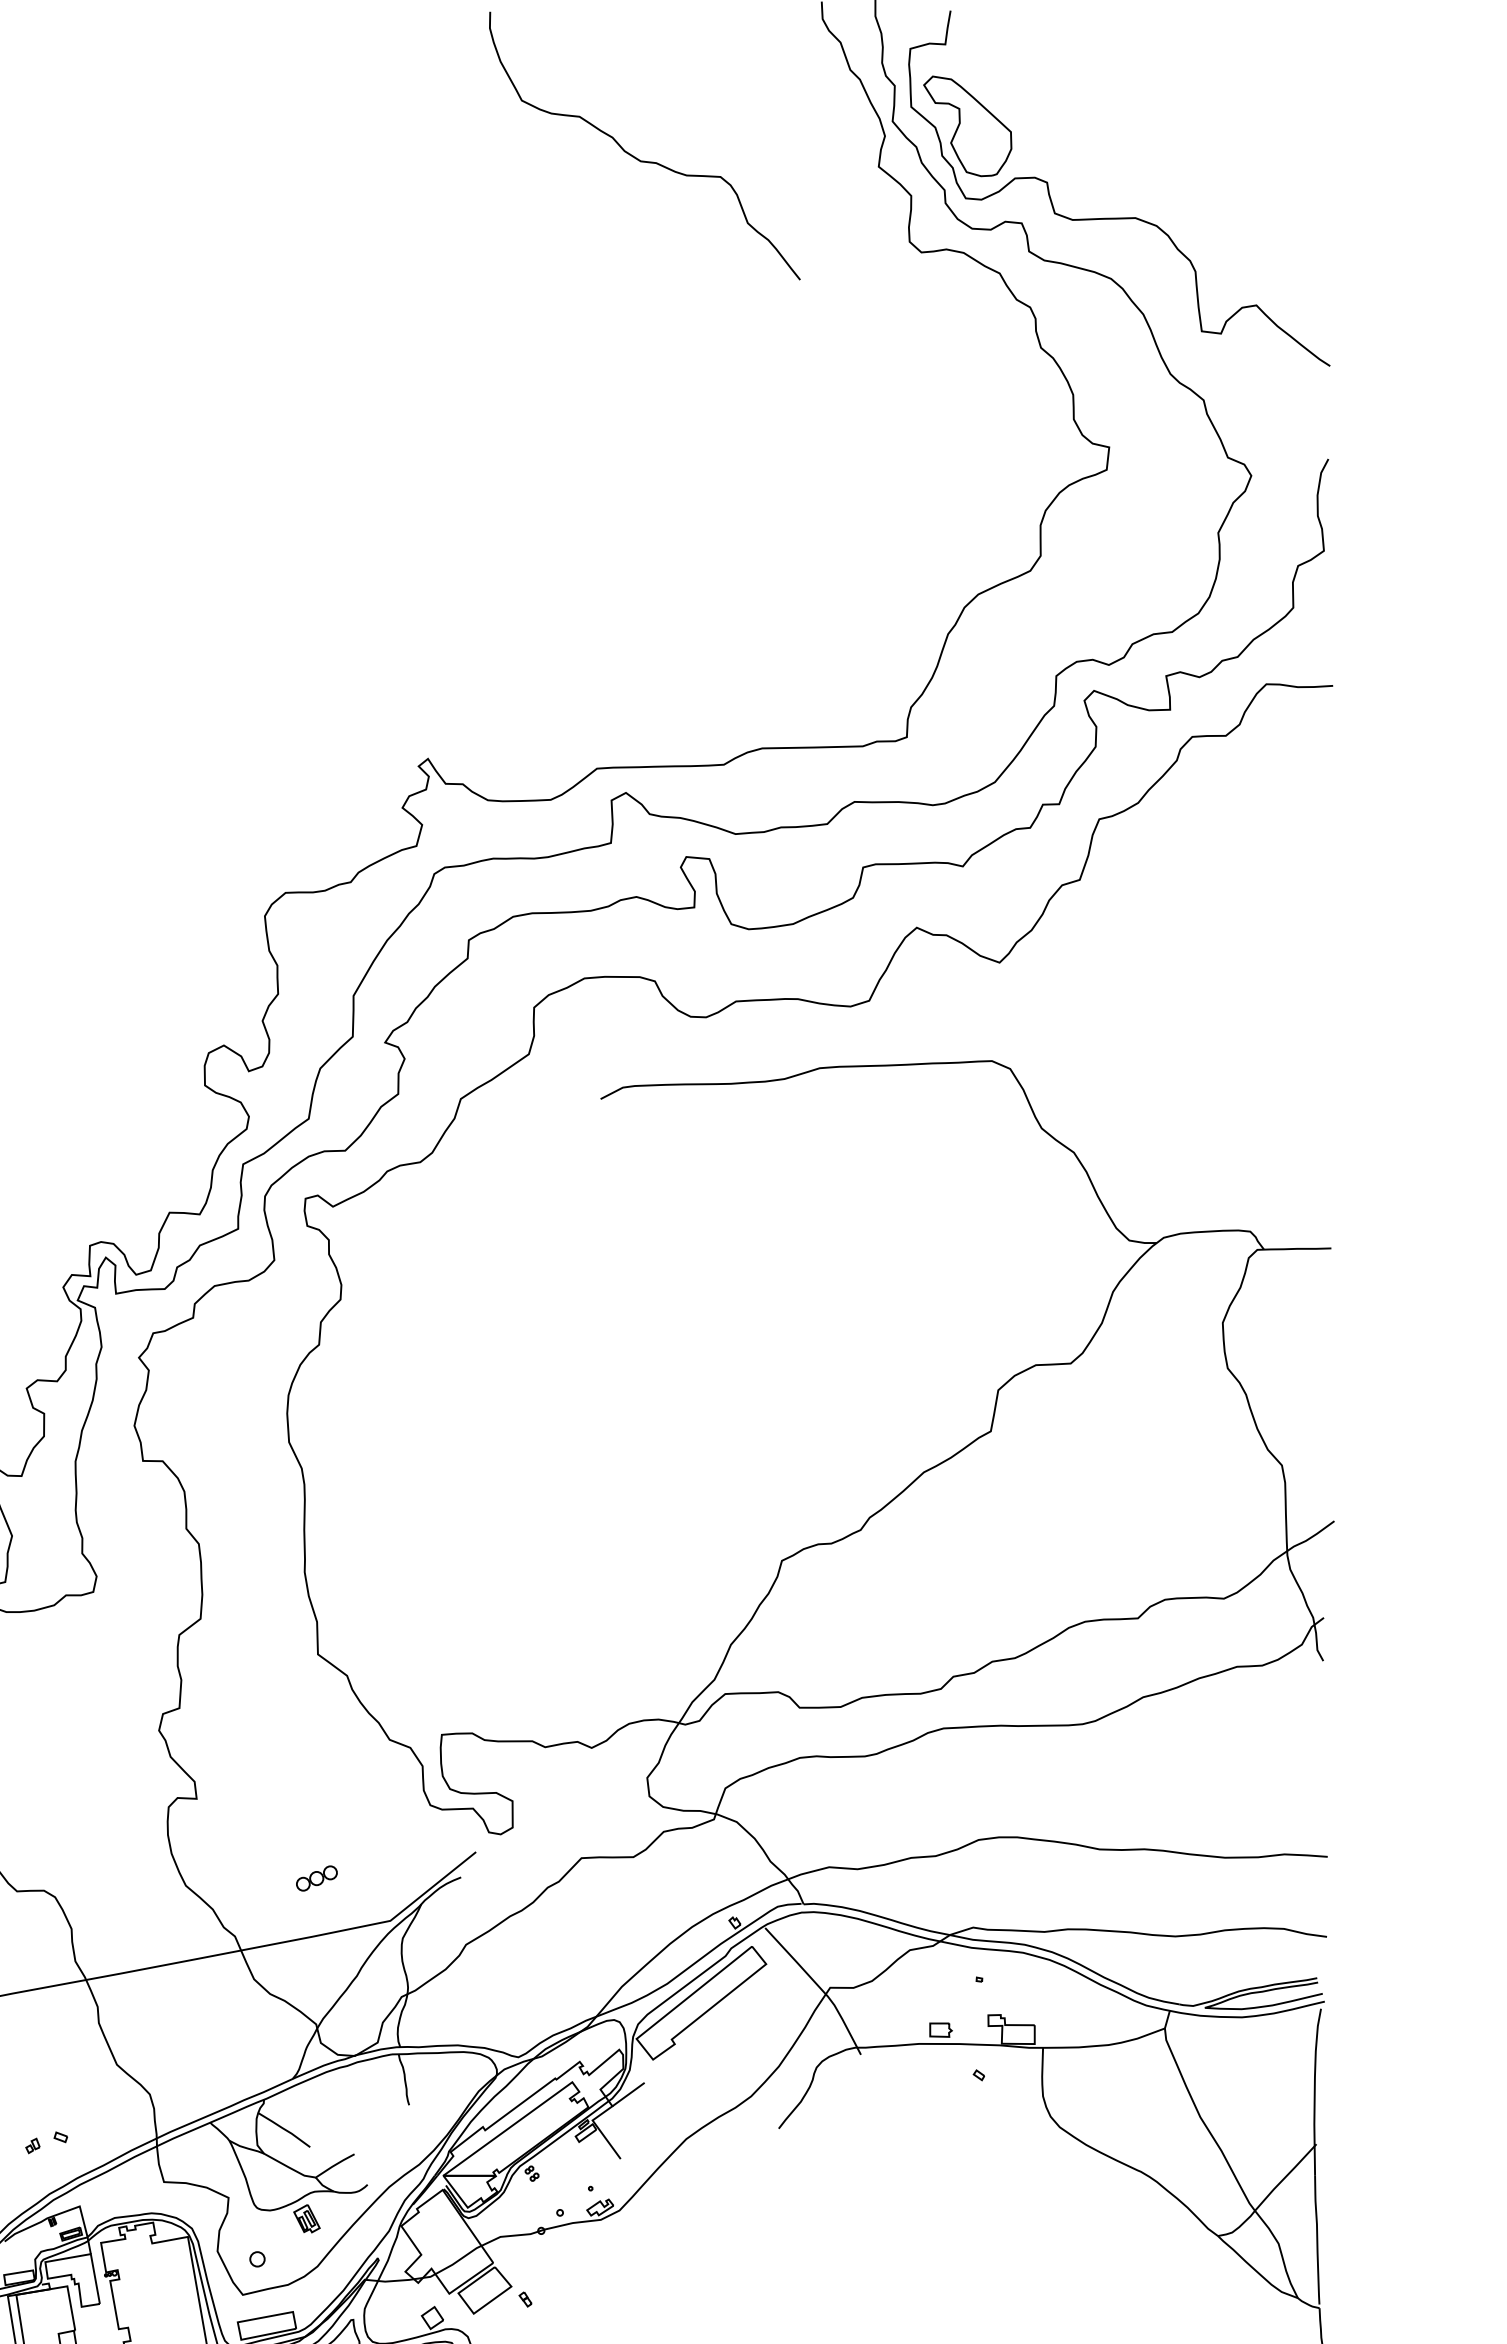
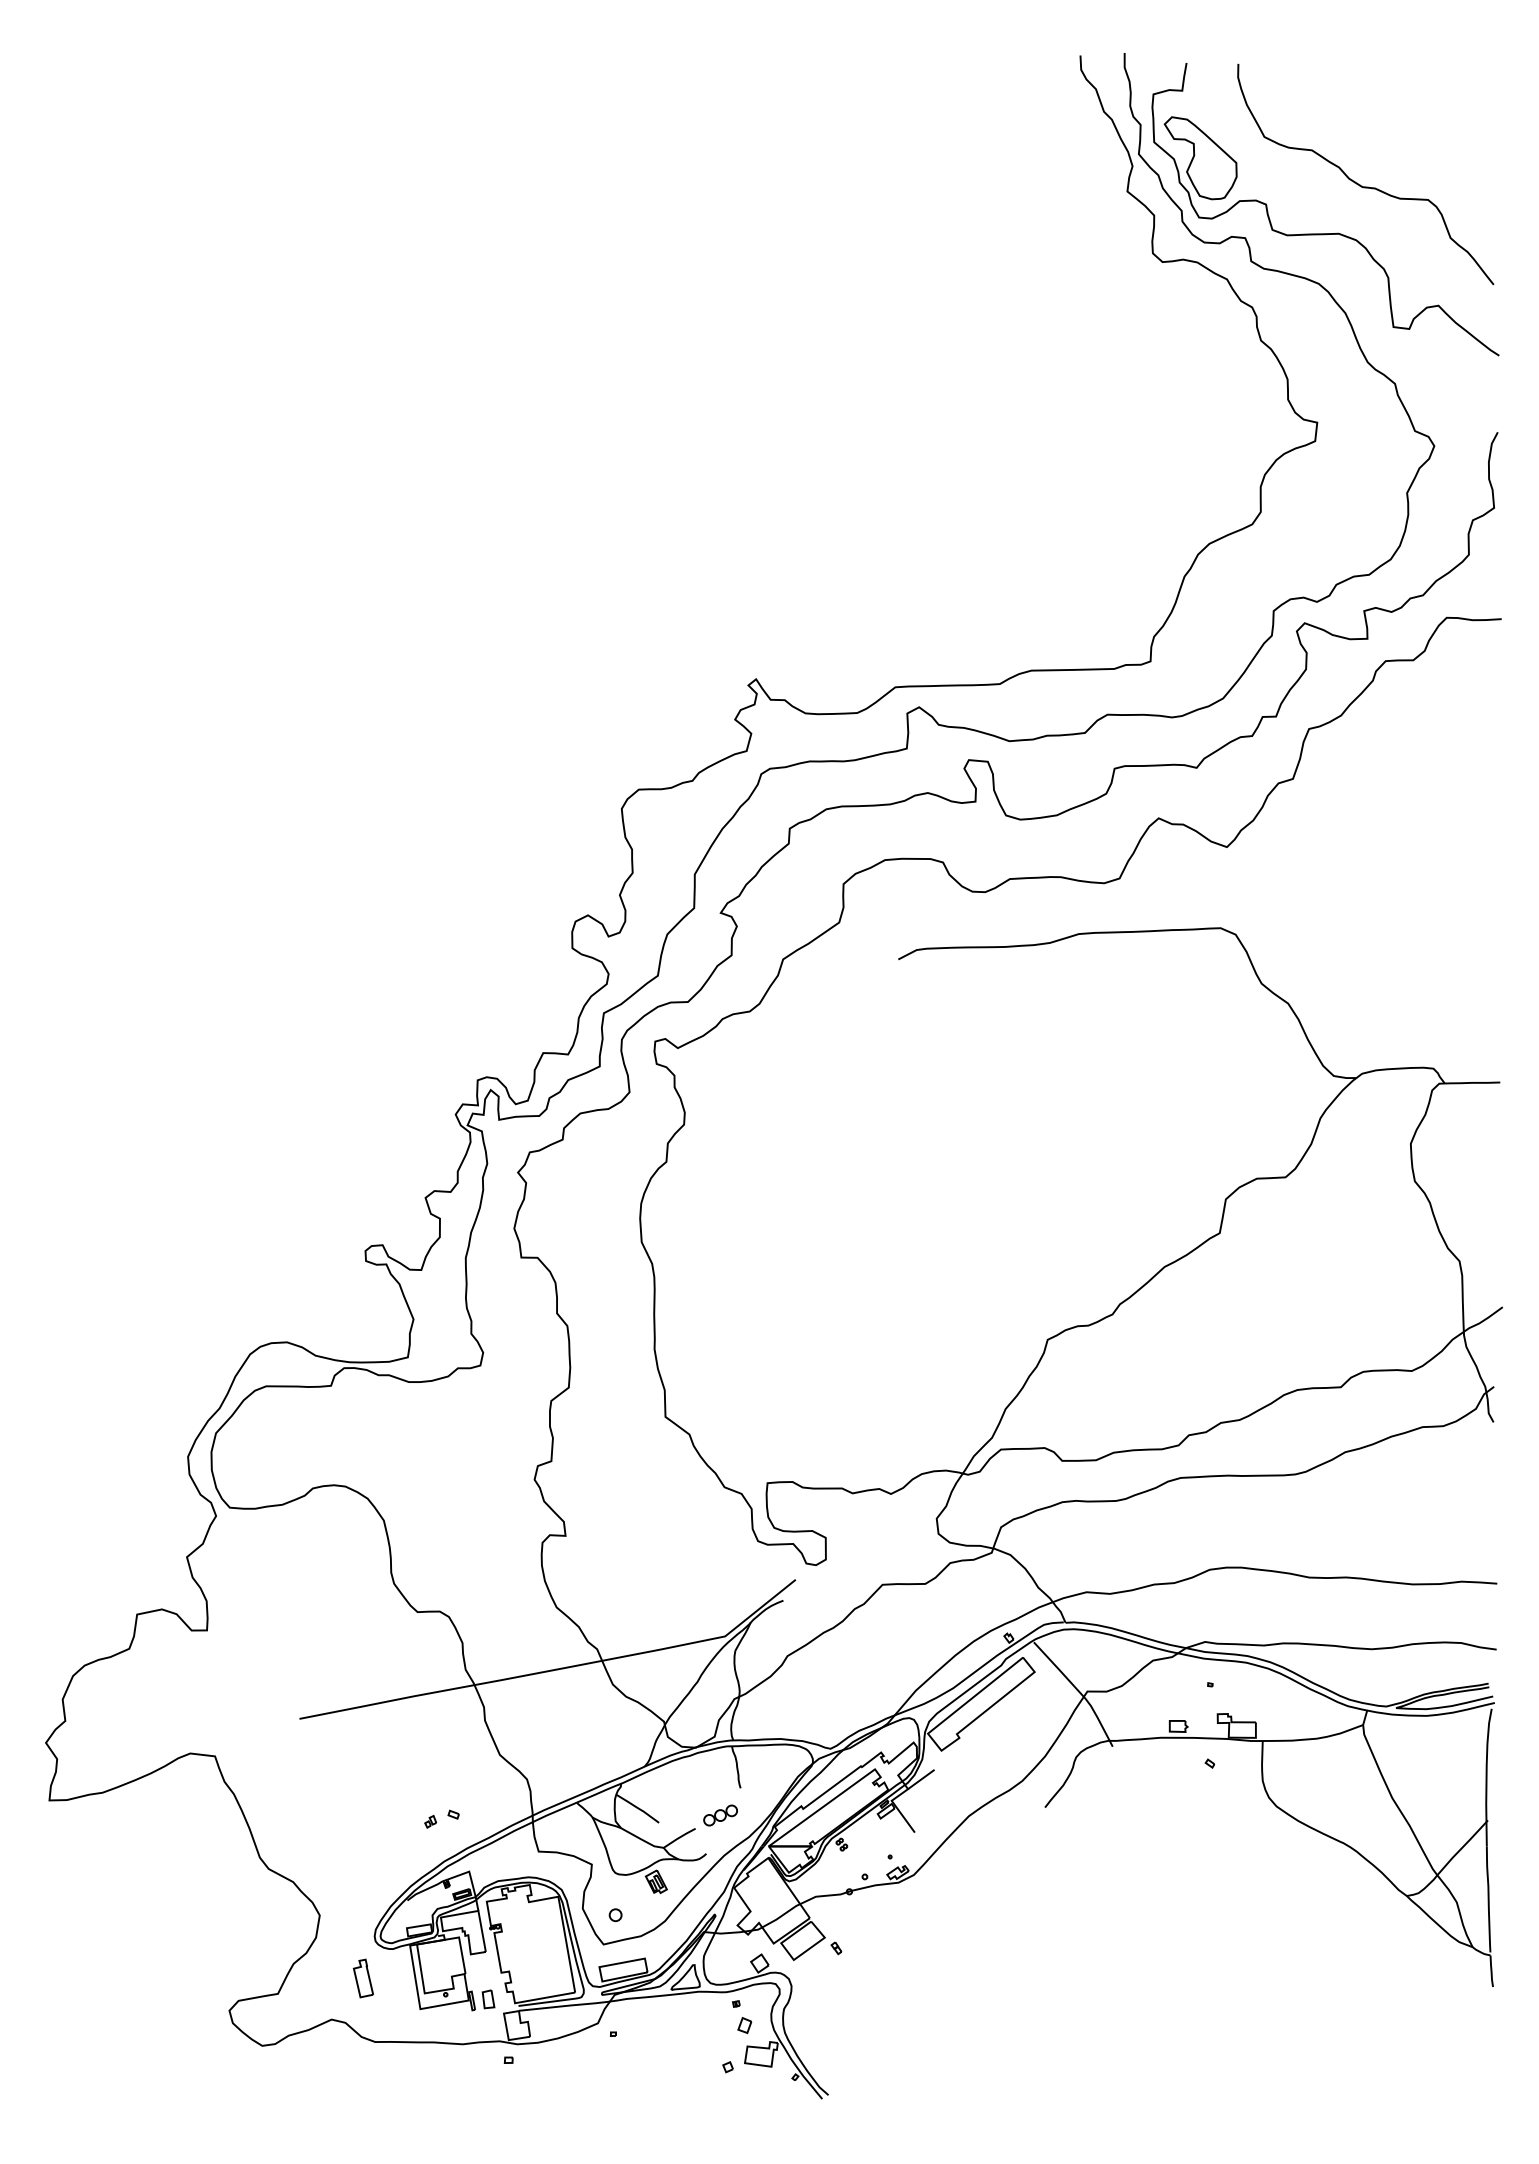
curve: (638, 158) -> (1360, 184), moved
part: (316, 1878) -> (720, 1815), moved

